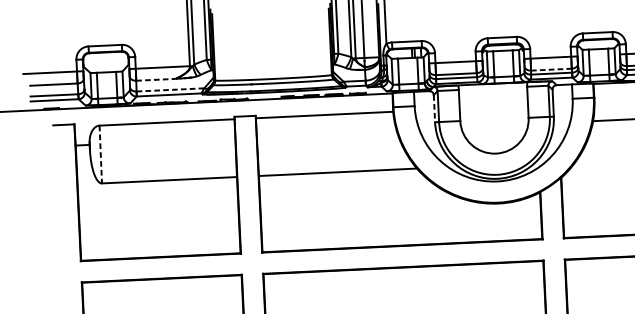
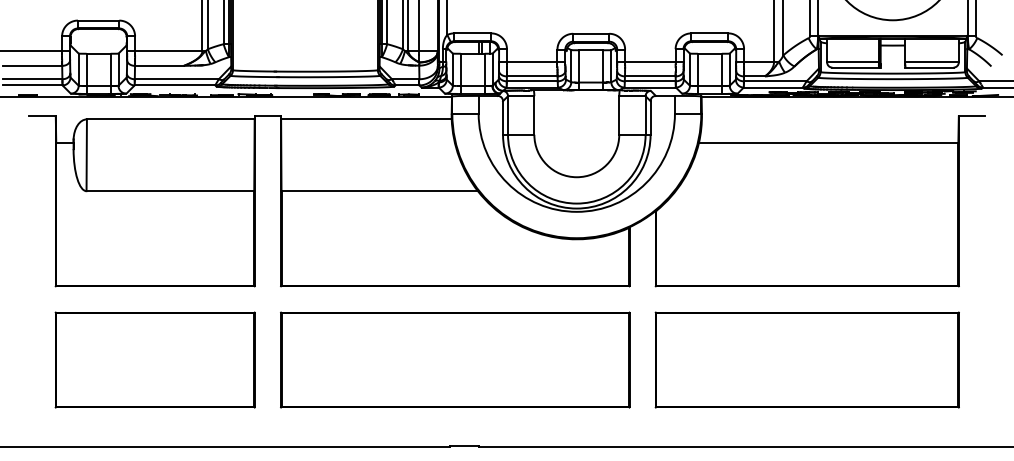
line: (551, 69) -> (650, 76), dashed -> solid
line: (155, 79) -> (159, 65), dashed -> solid
line: (170, 90) -> (176, 79), dashed -> solid
line: (434, 108) -> (503, 117), dashed -> solid
line: (100, 154) -> (86, 155), dashed -> solid

